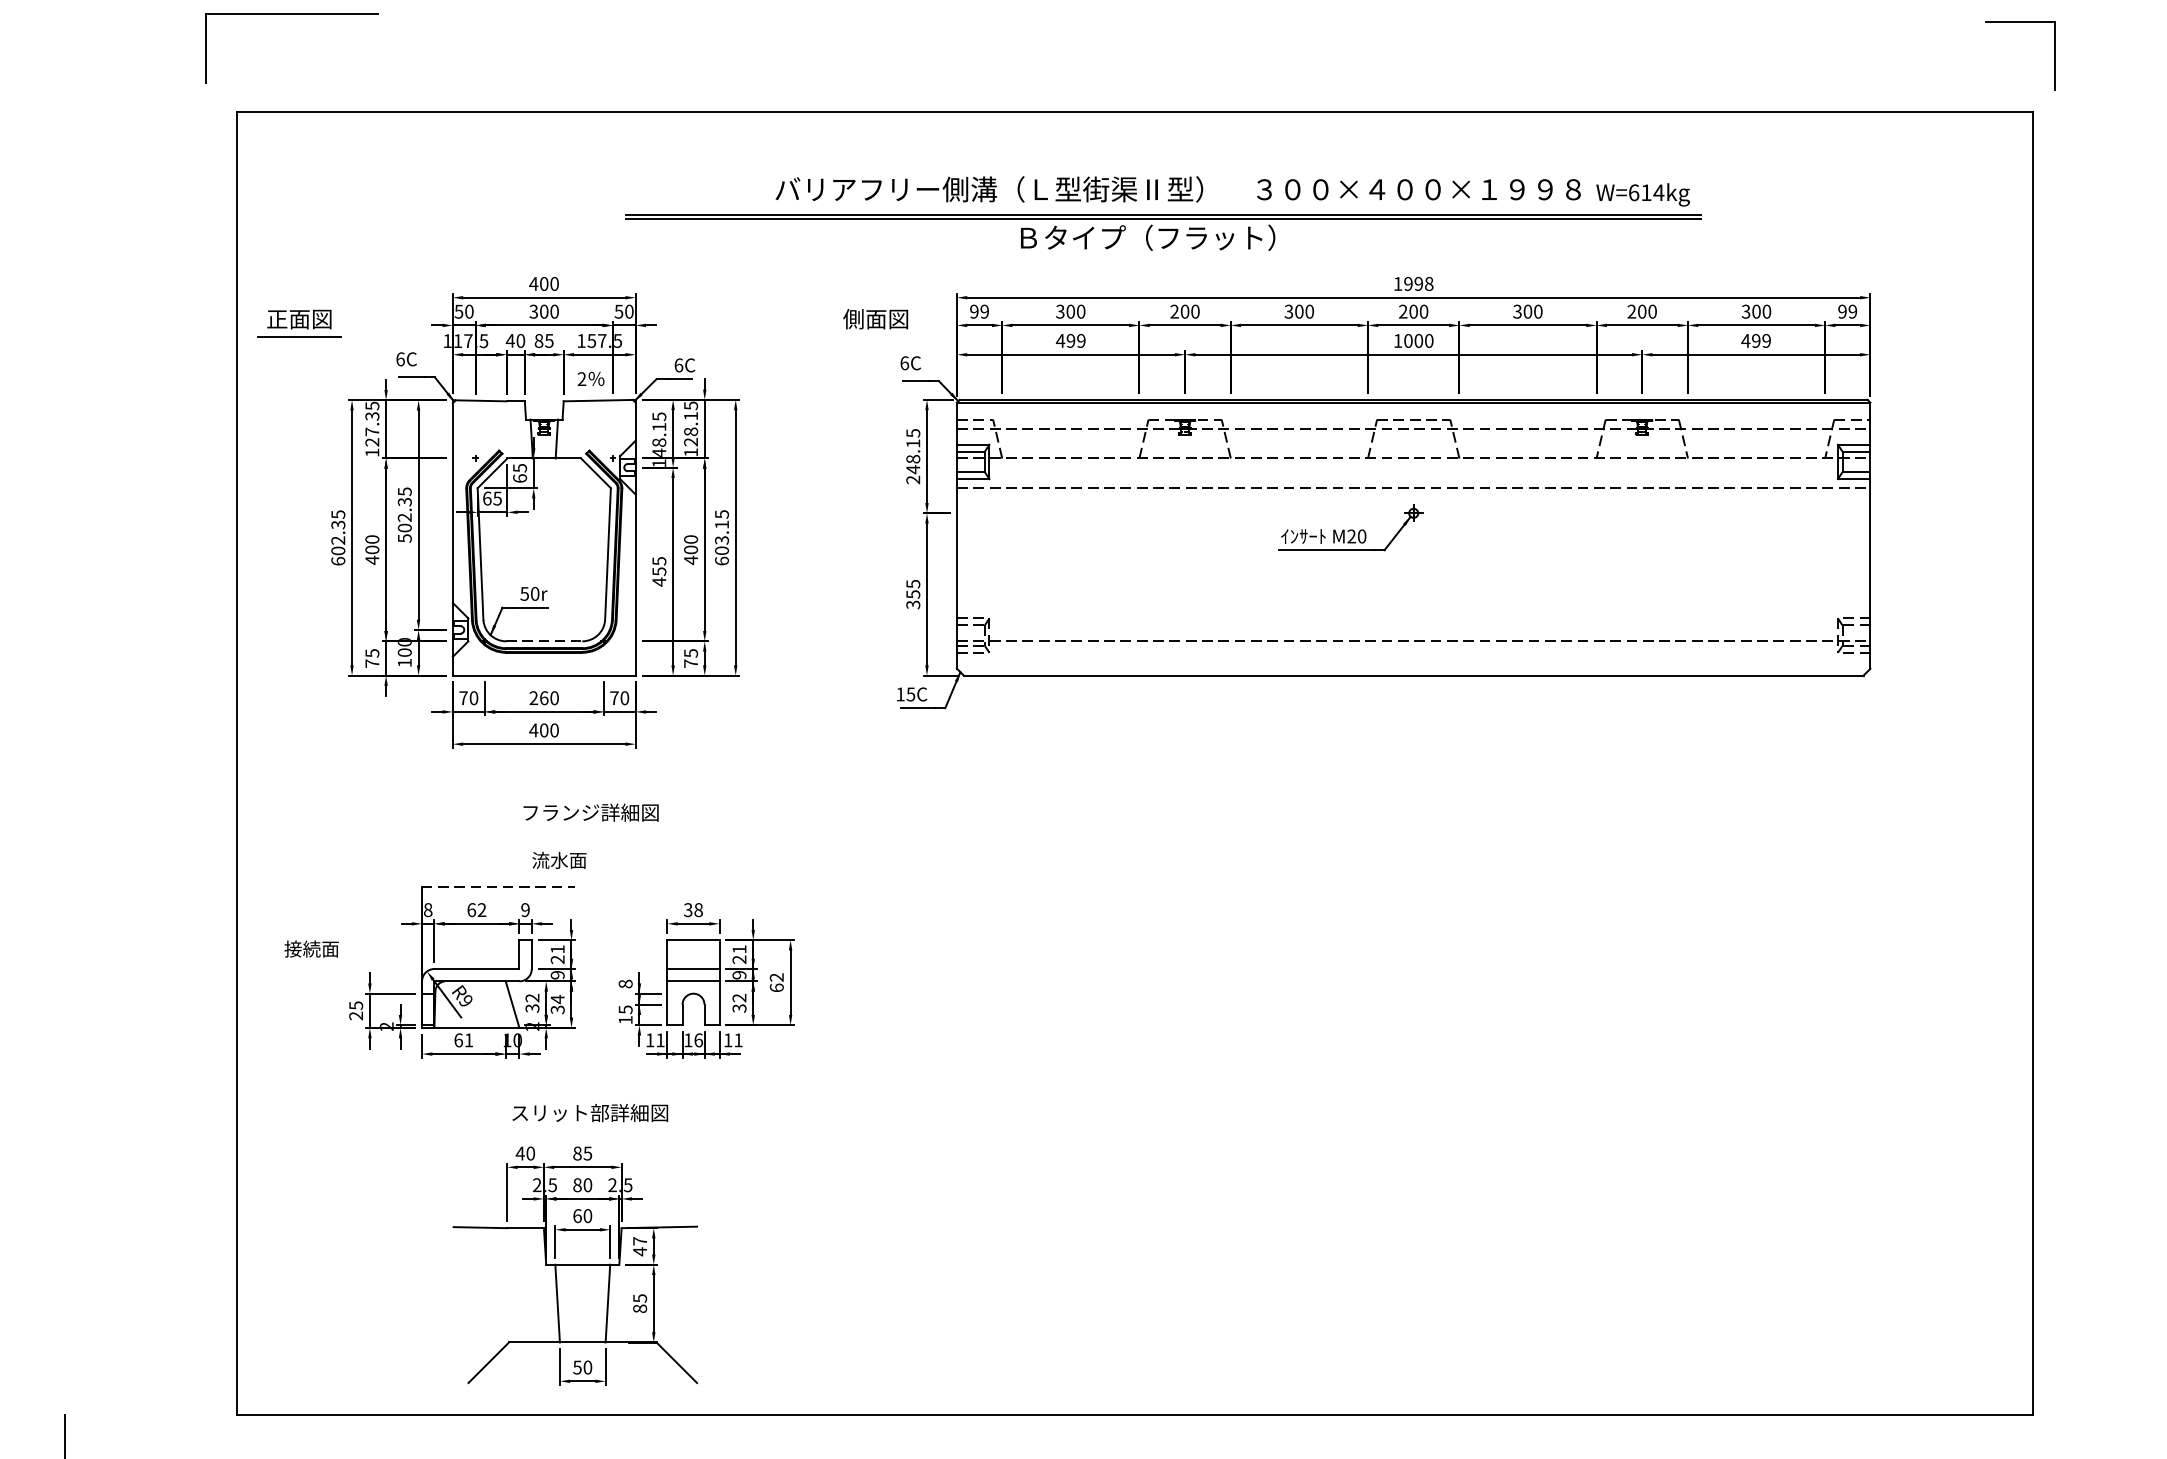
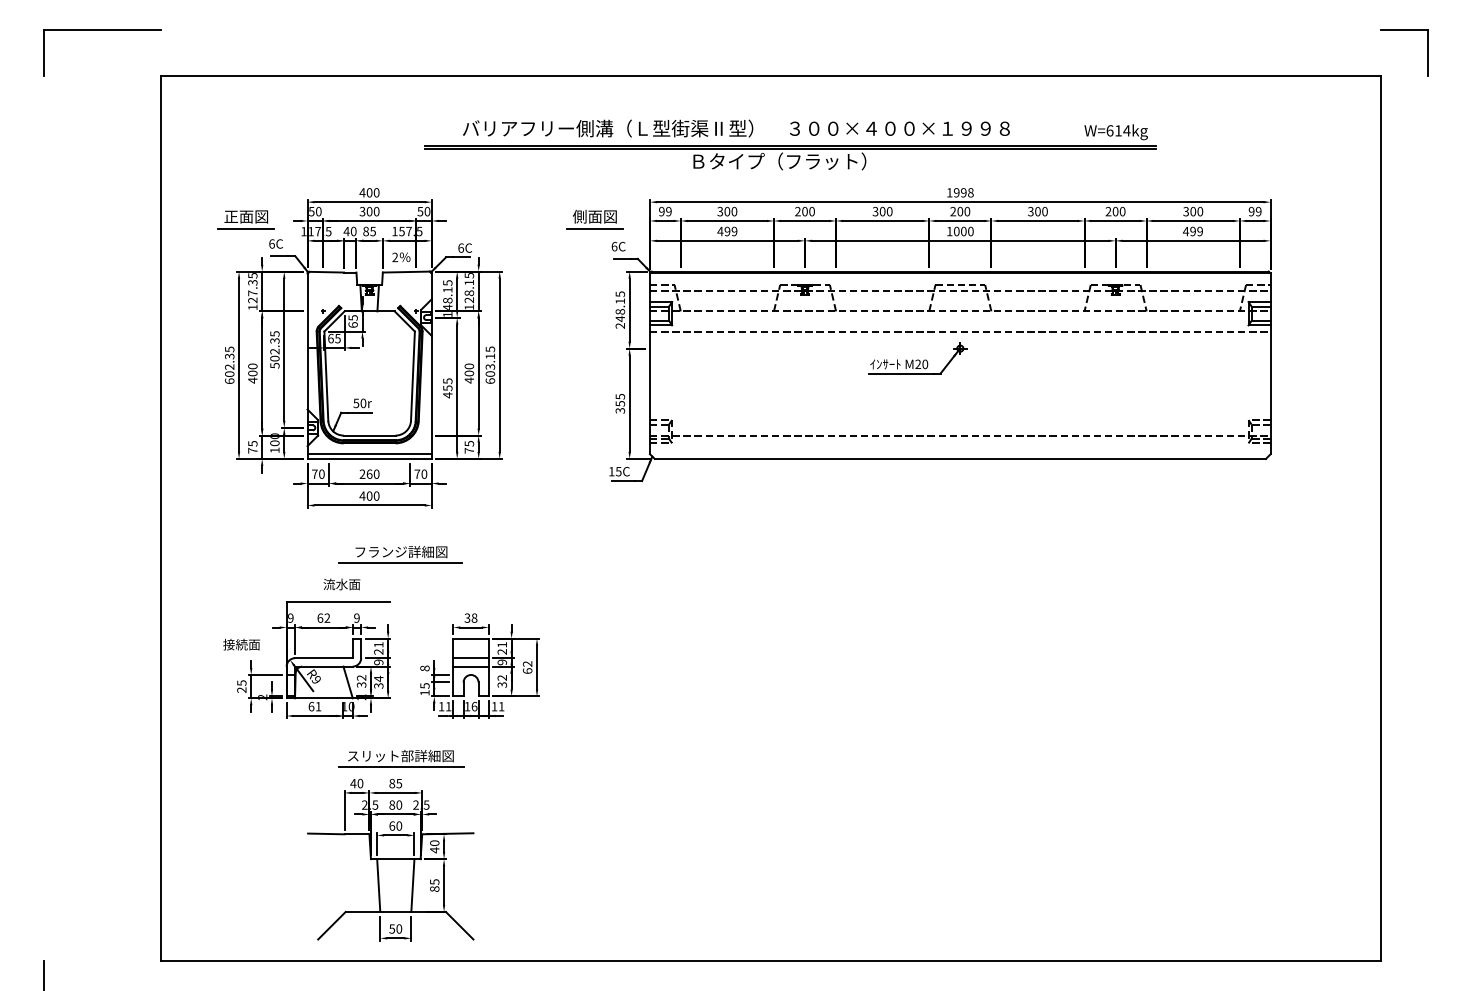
part: (292, 15) -> (102, 30), moved
part: (2020, 22) -> (1404, 30), moved
text: (1178, 189) -> (736, 128), moved
part: (298, 323) -> (245, 219), moved
line: (876, 336) -> (595, 228), added
line: (544, 641) -> (369, 435), dashed -> solid
line: (544, 669) -> (369, 454), added
line: (589, 828) -> (400, 562), added
text: (558, 860) -> (341, 584), moved
line: (498, 886) -> (338, 602), dashed -> solid
text: (427, 909) -> (290, 617), 8 -> 9
text: (311, 948) -> (241, 644), moved
line: (589, 1128) -> (400, 766), added
text: (639, 1241) -> (434, 843), 47 -> 40

